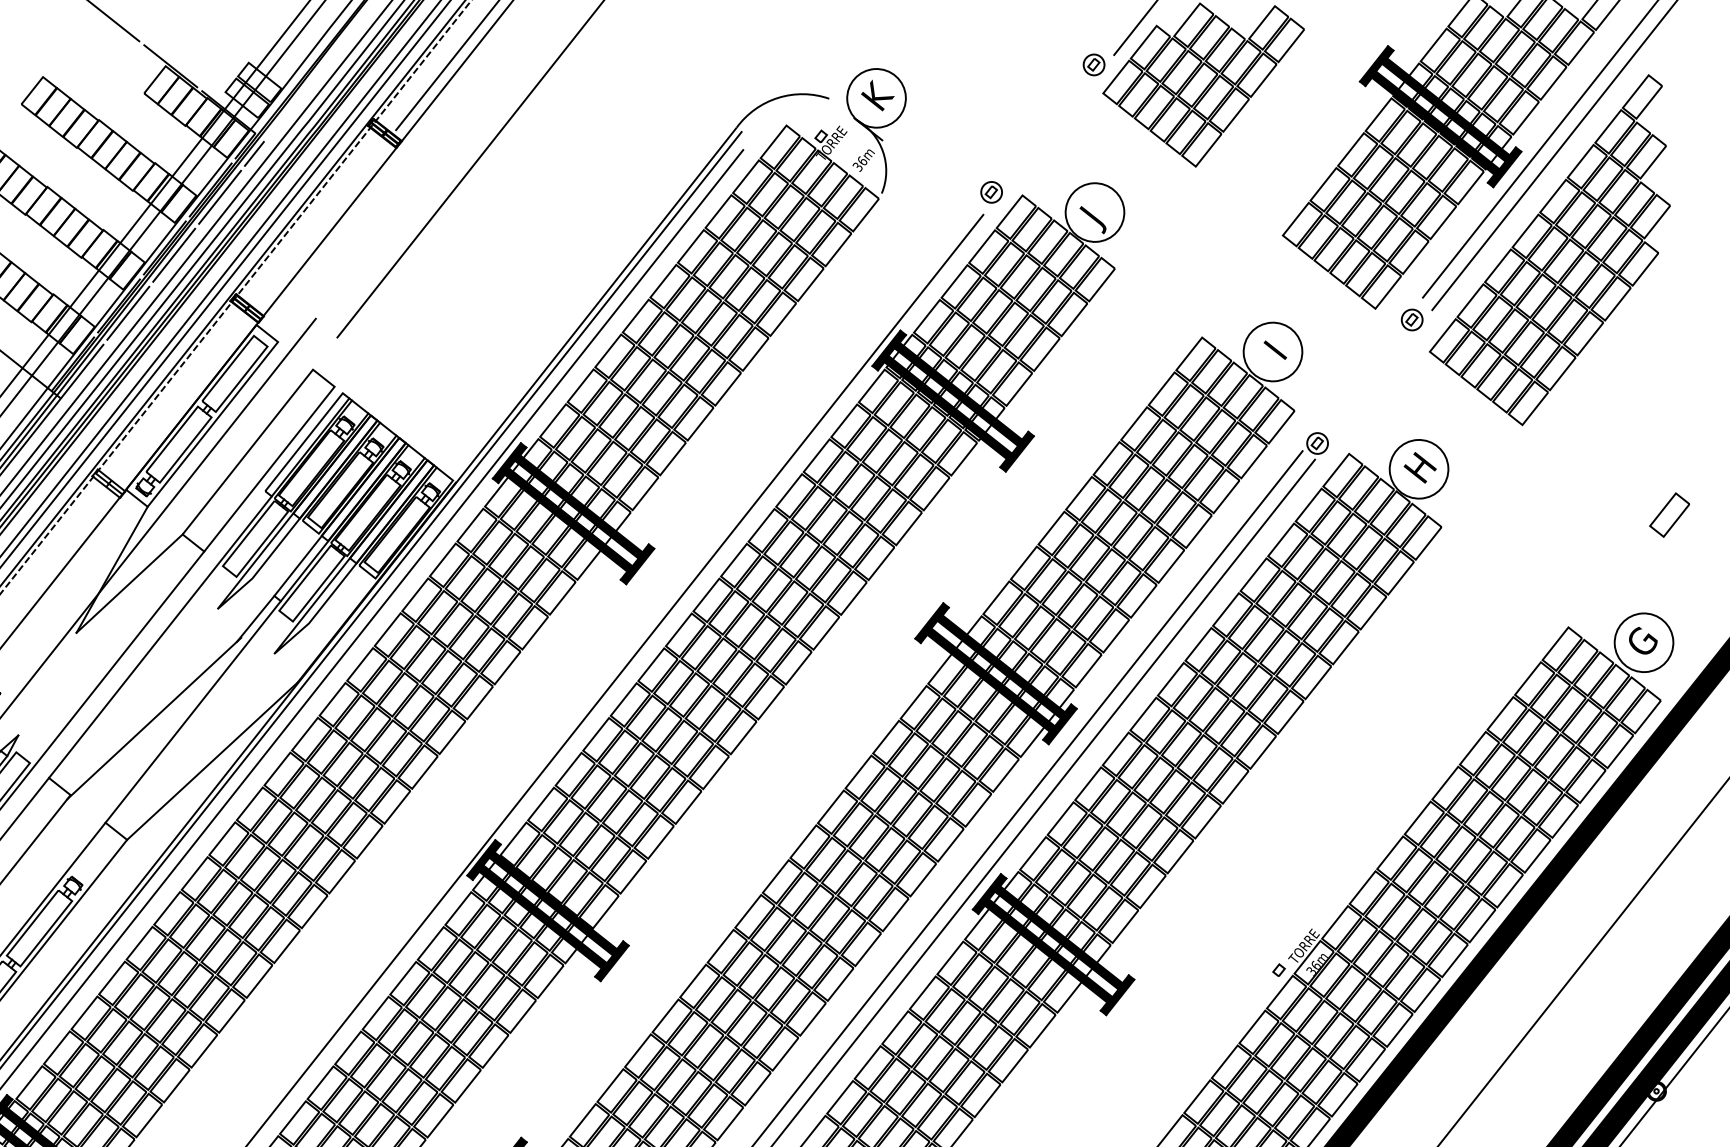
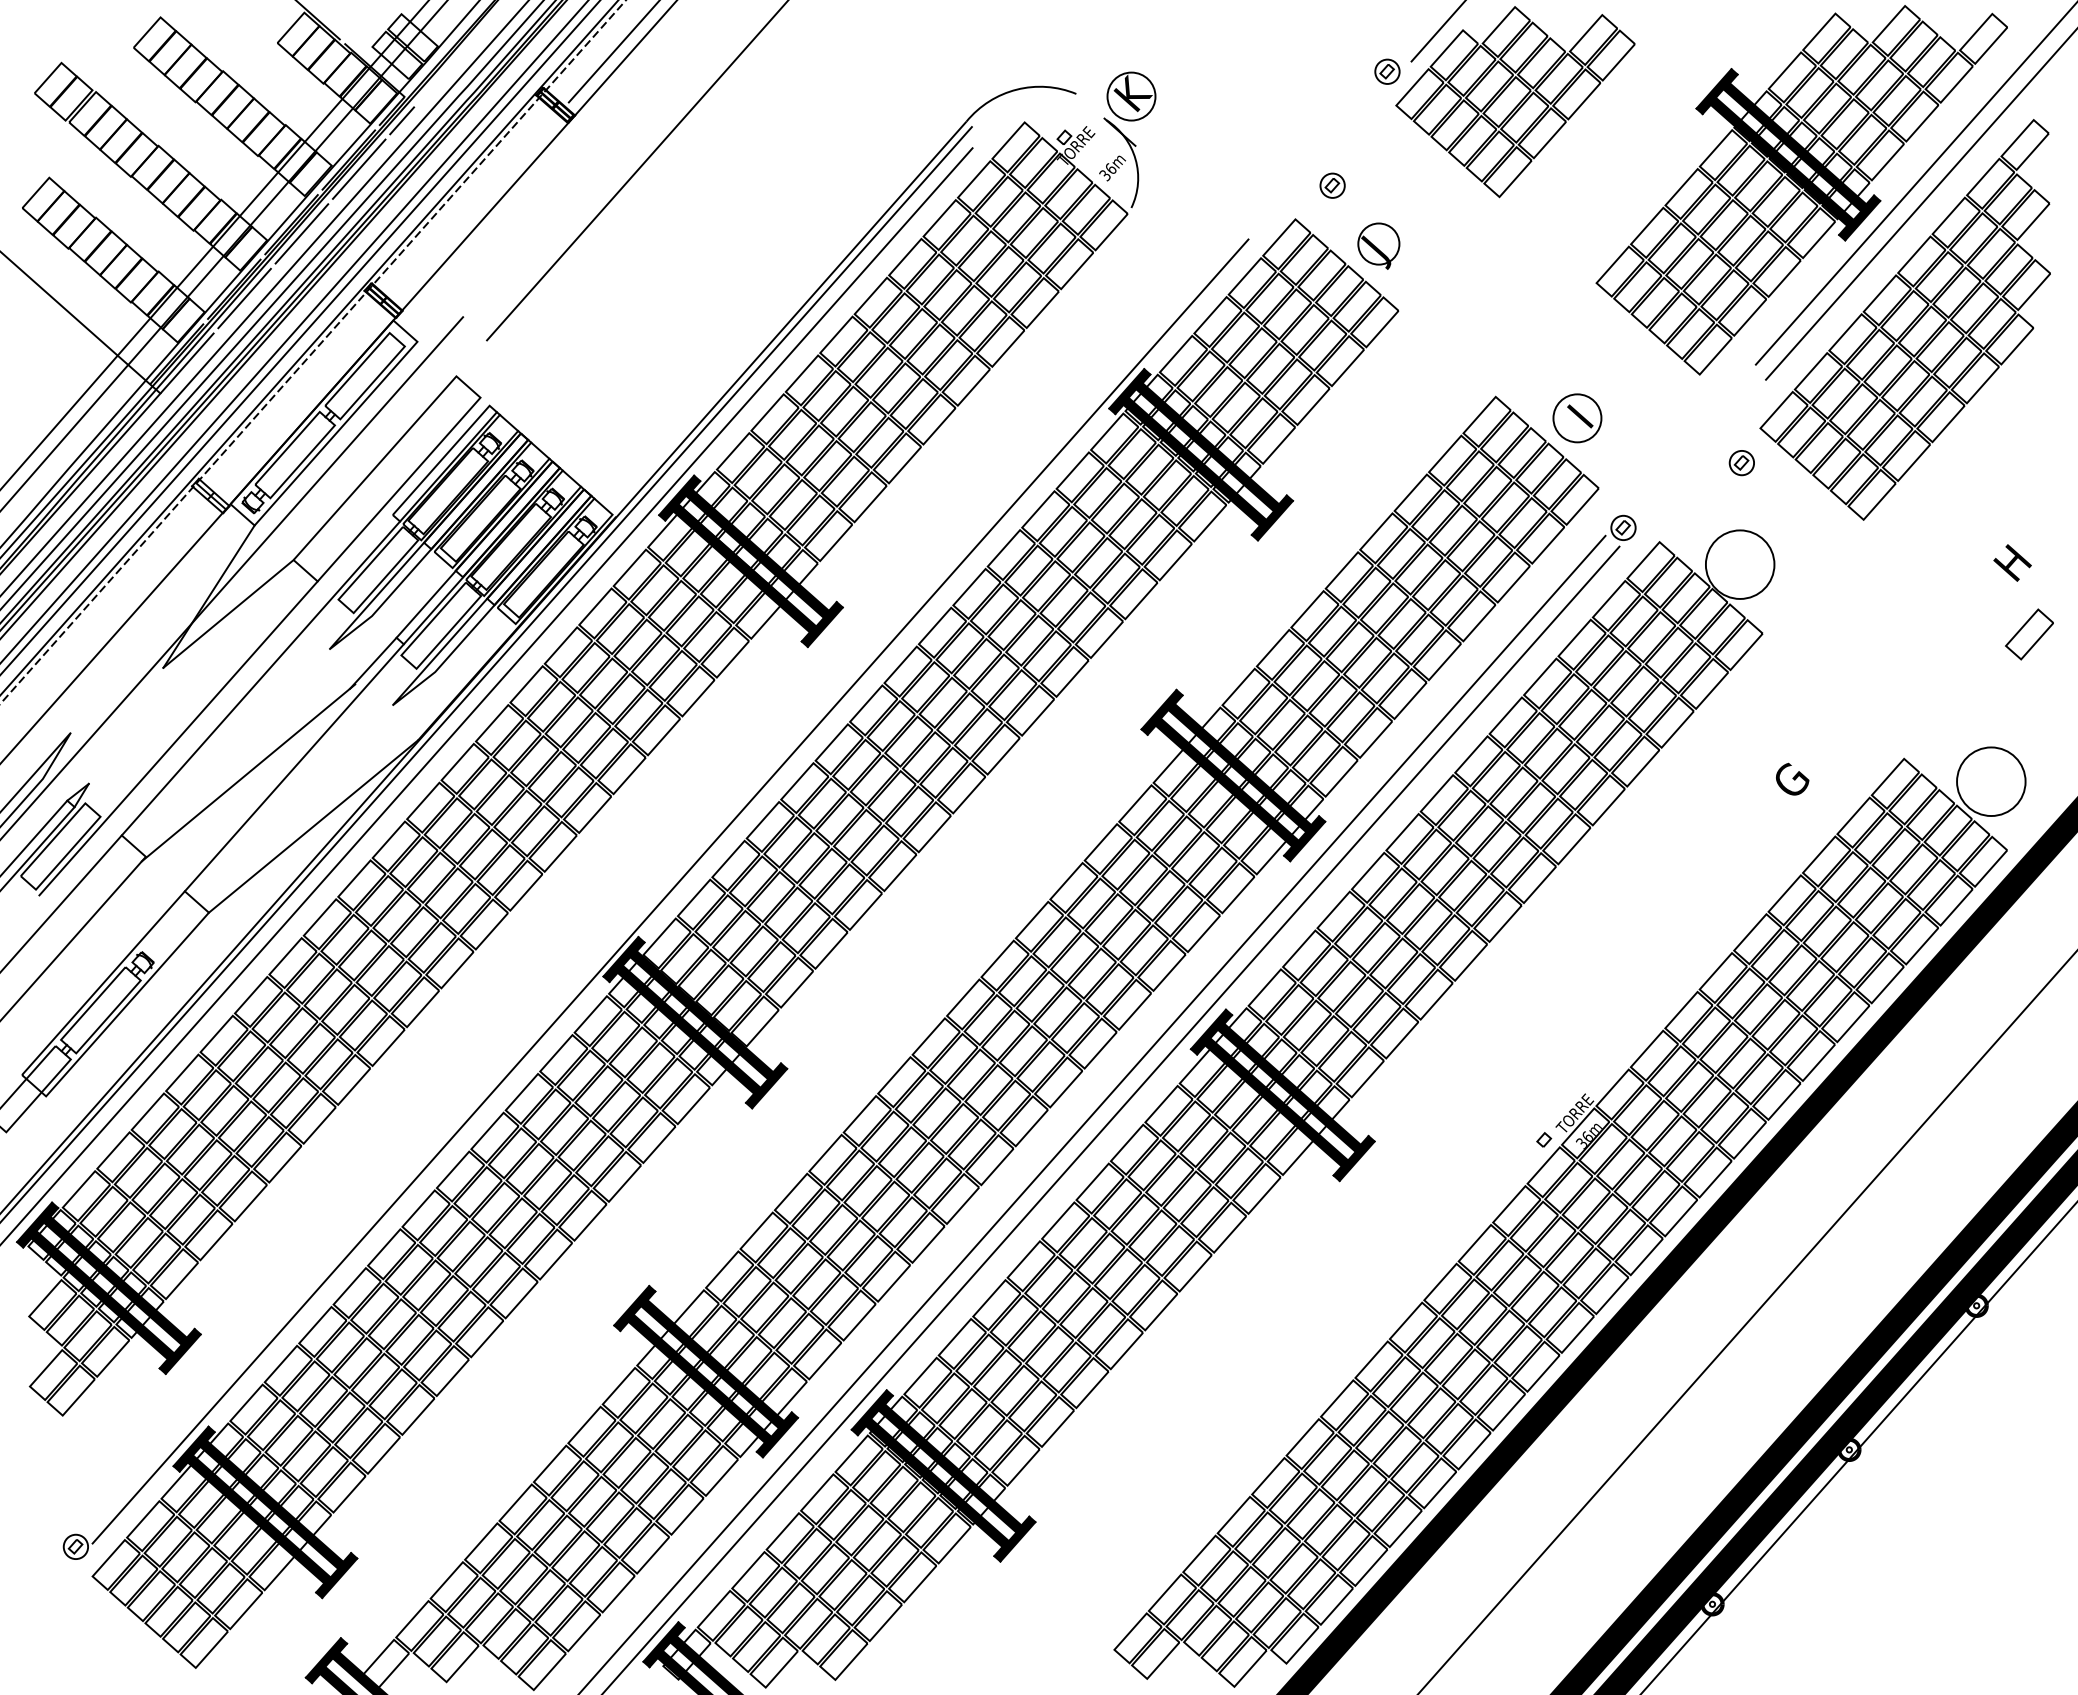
circle: (876, 98) -> (1131, 96), size x0.7
part: (991, 192) -> (1332, 185), moved
circle: (1094, 212) -> (1378, 243), size x0.6
part: (1411, 320) -> (1741, 463), moved
circle: (1273, 352) -> (1577, 418), size x0.7
text: (1420, 467) -> (2012, 562), moved
text: (1643, 640) -> (1792, 778), moved

